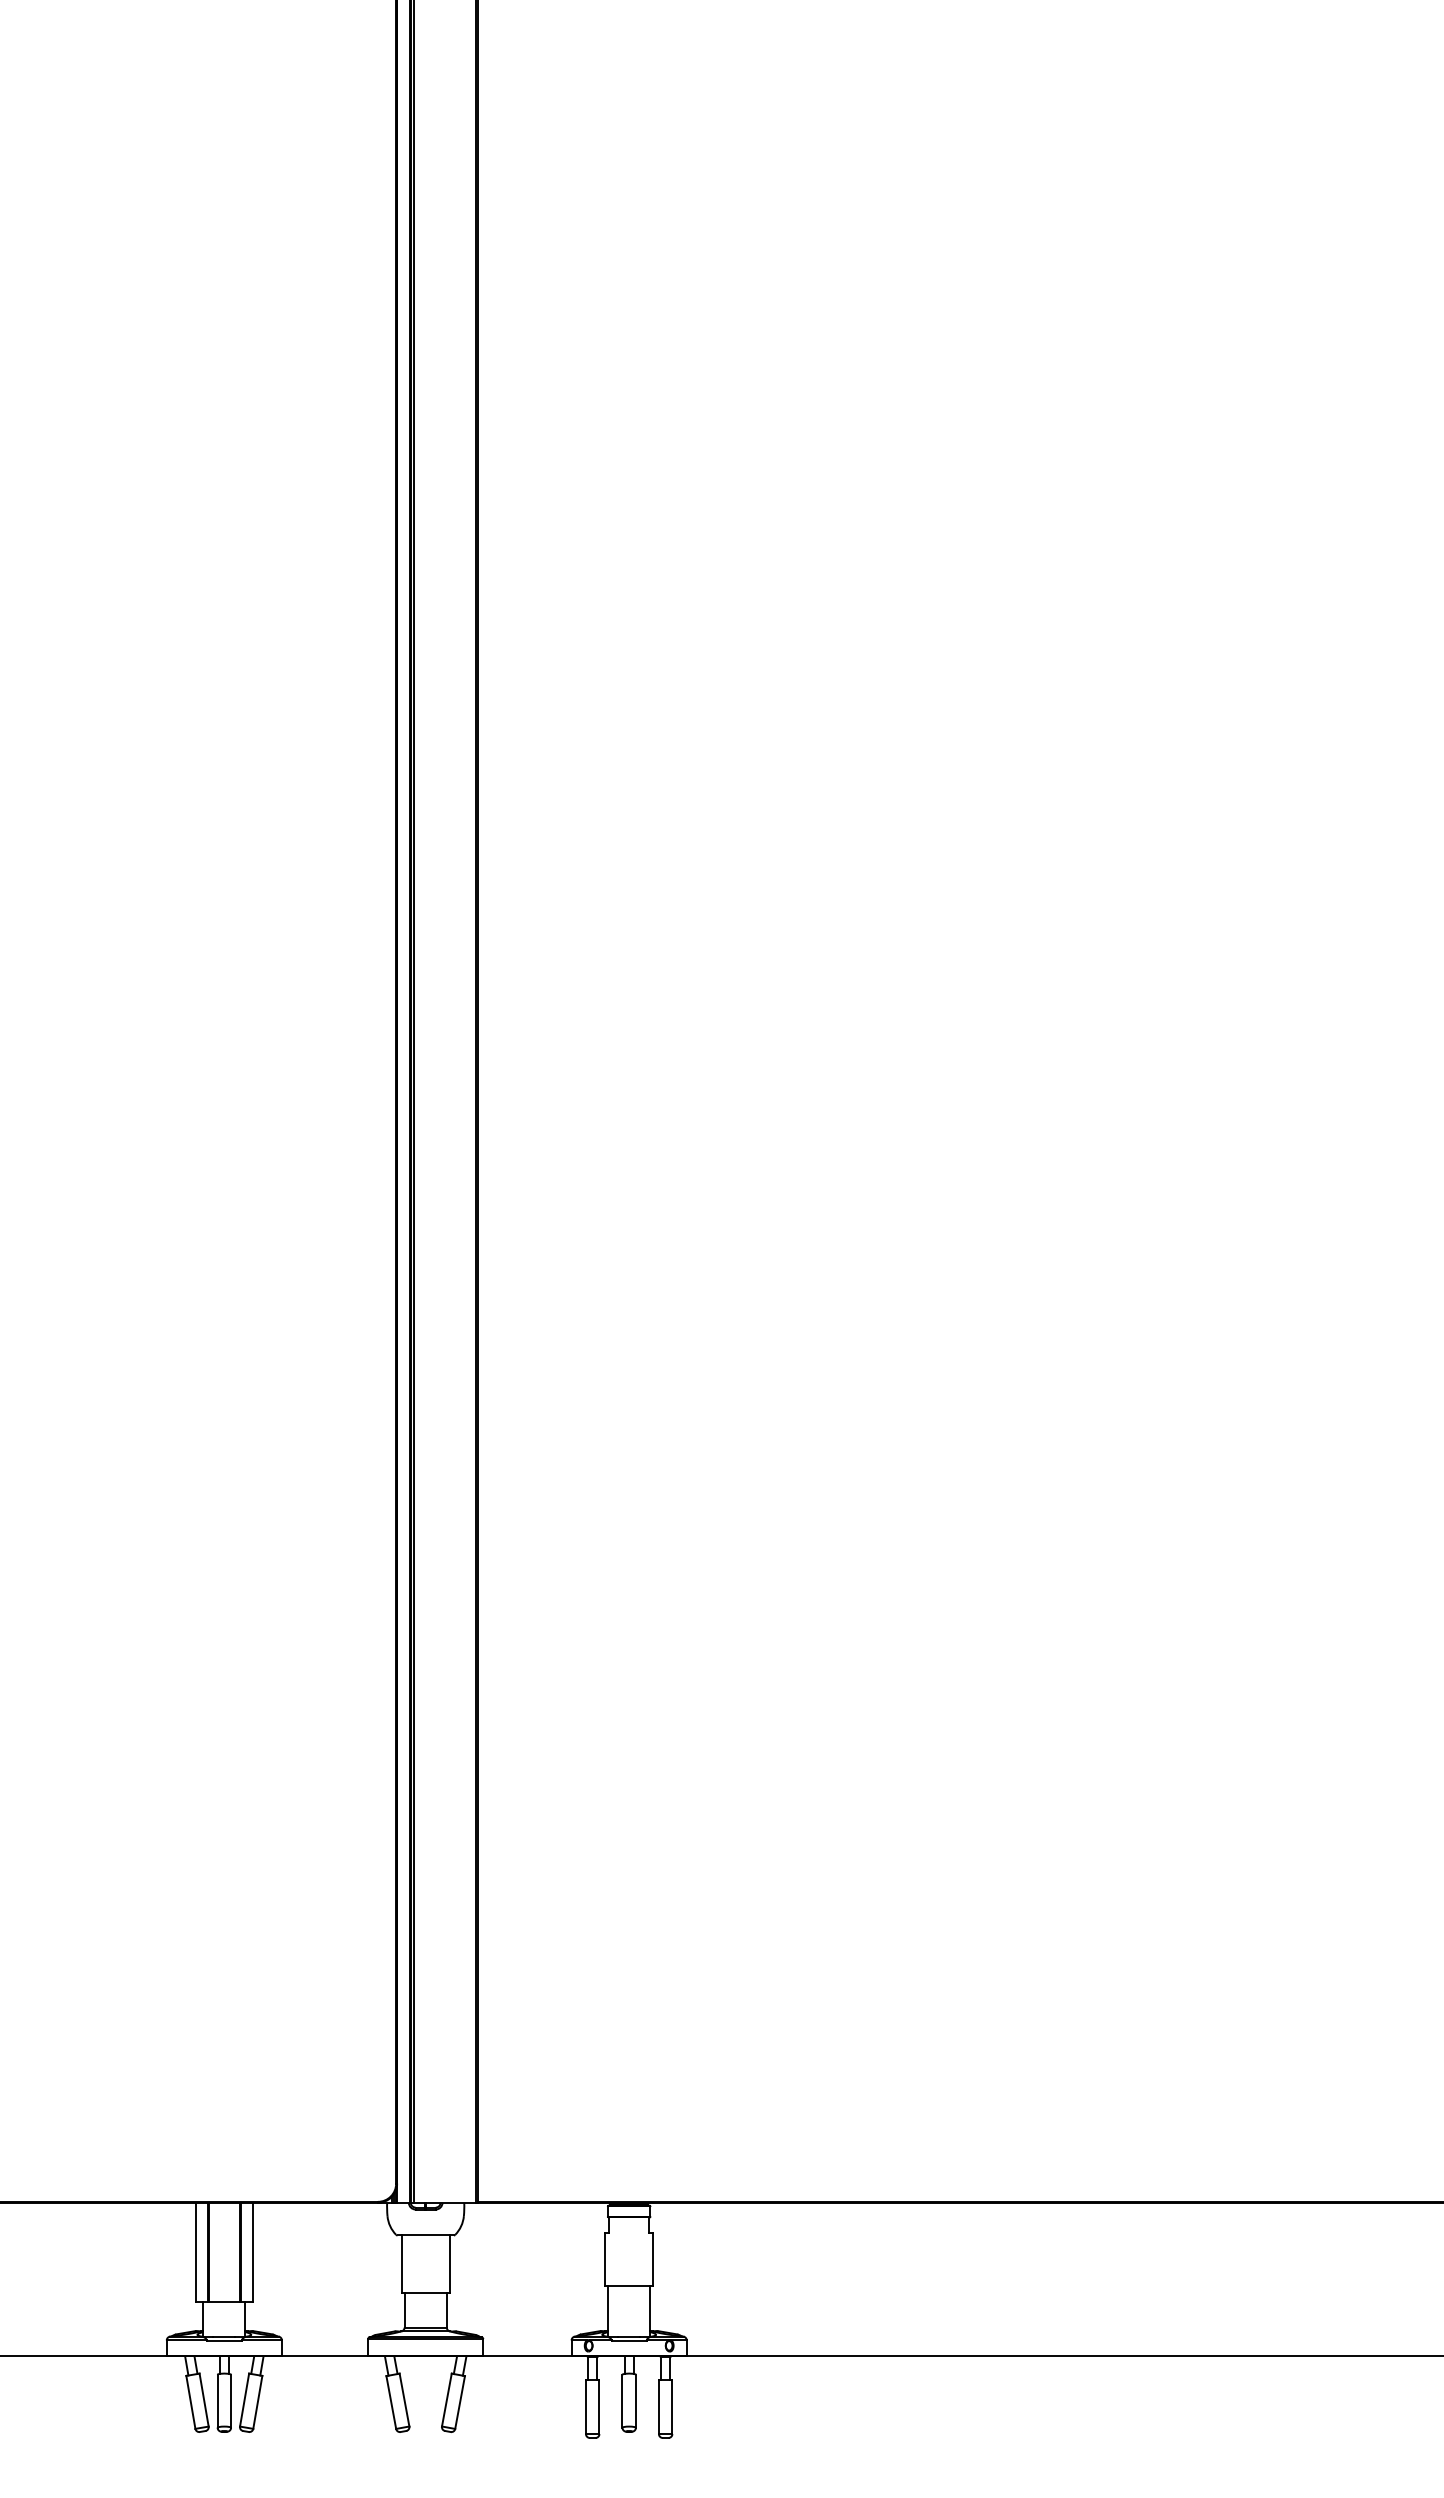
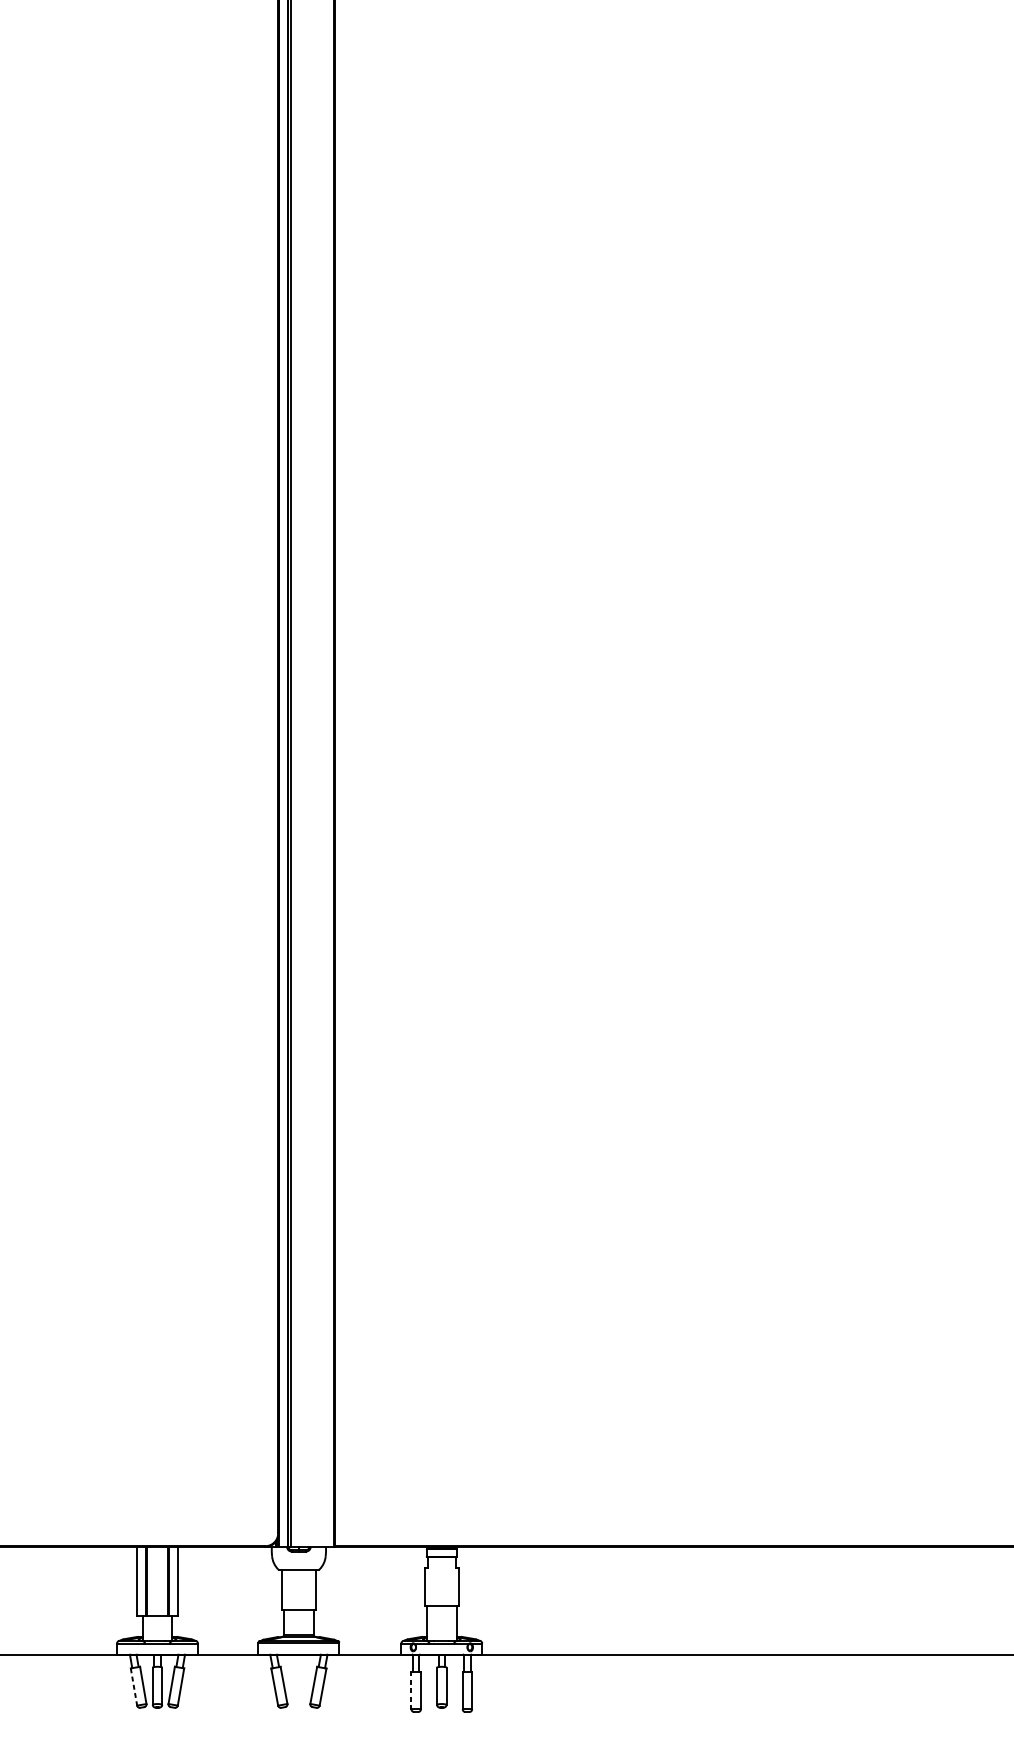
line: (190, 2402) -> (133, 1687), solid -> dashed
line: (586, 2407) -> (411, 1690), solid -> dashed

